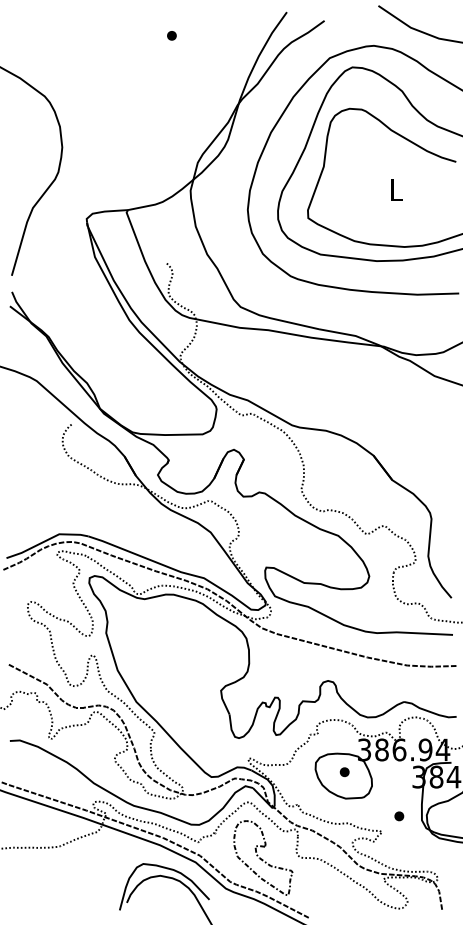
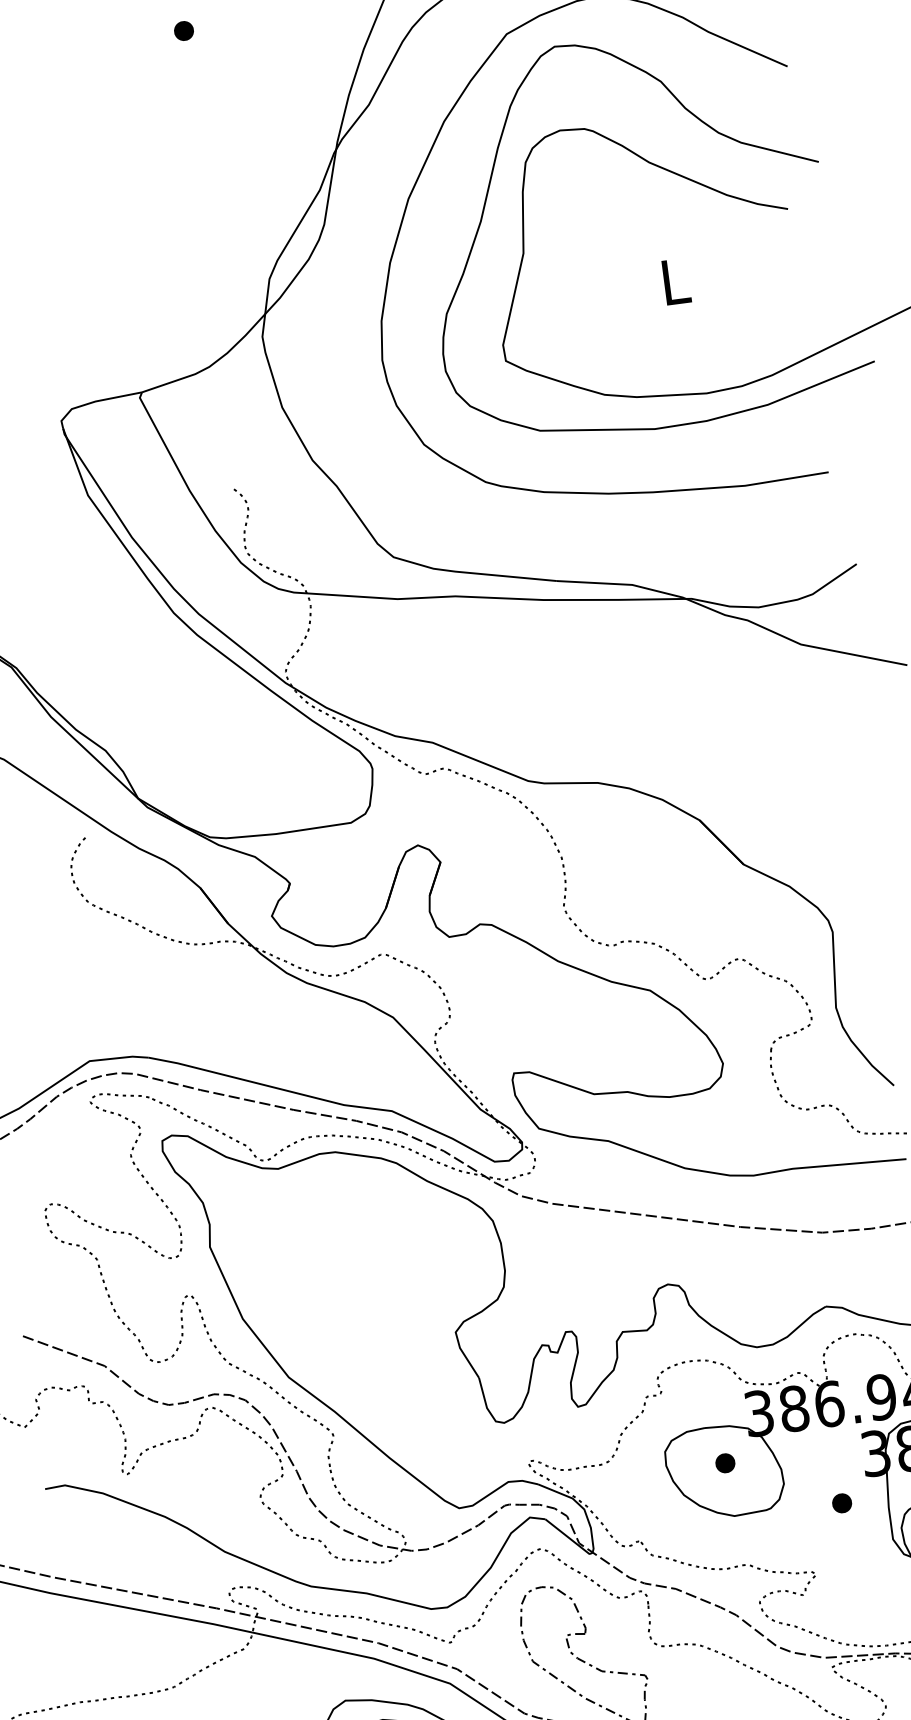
part: (399, 816) -> (842, 1503), moved

